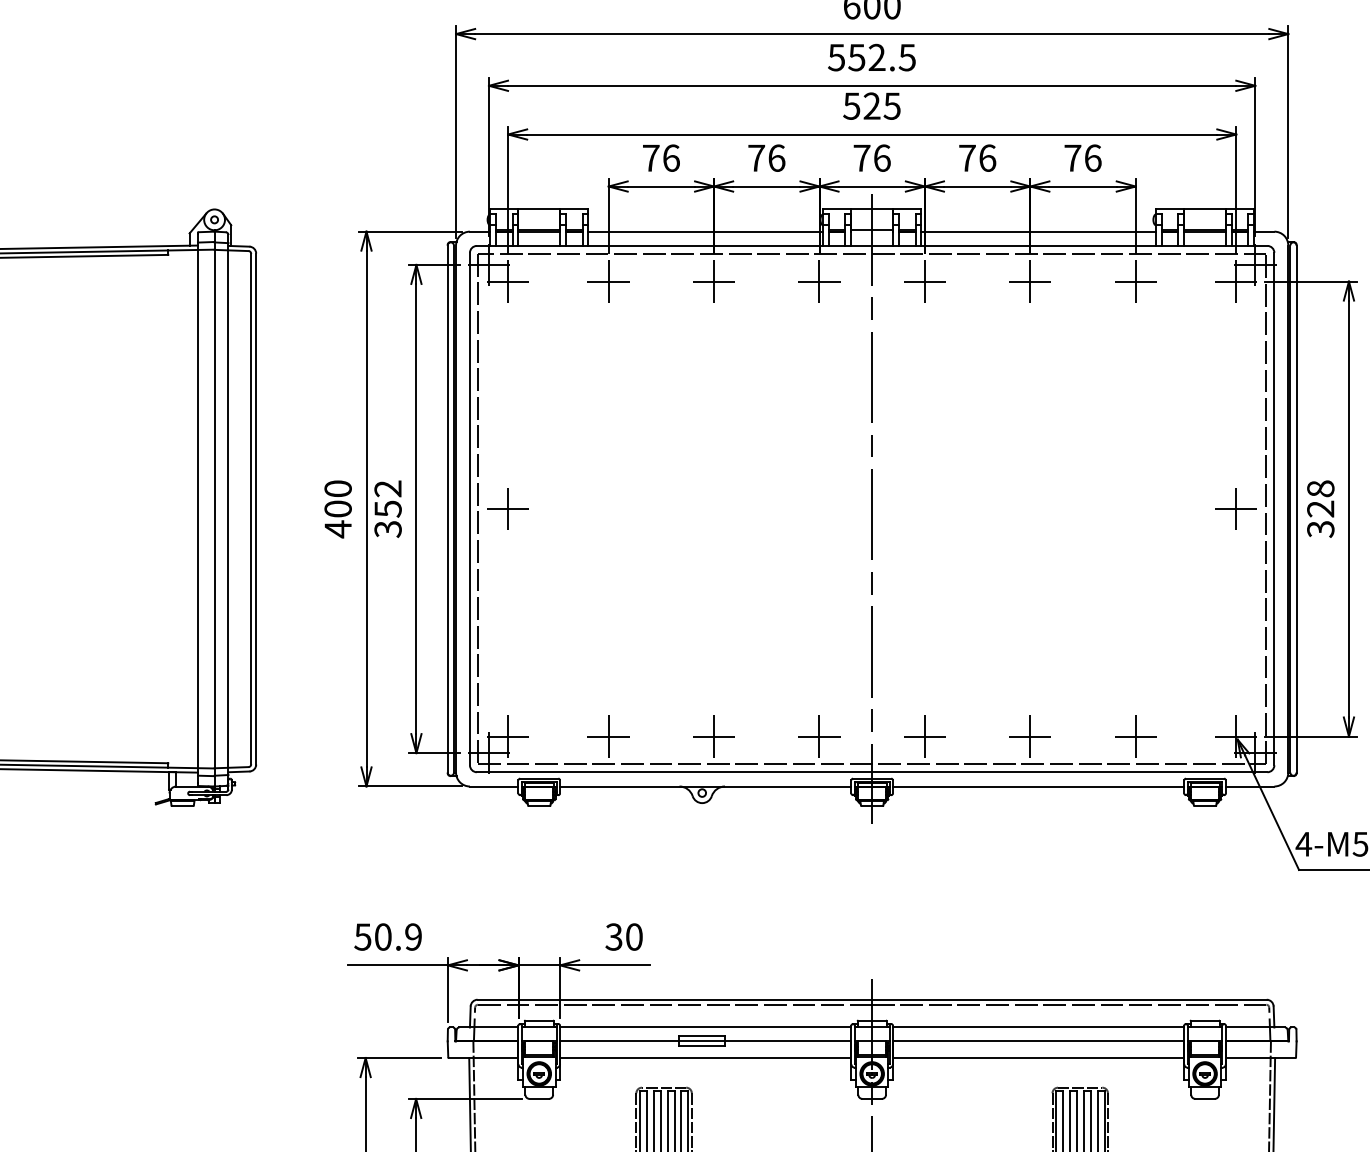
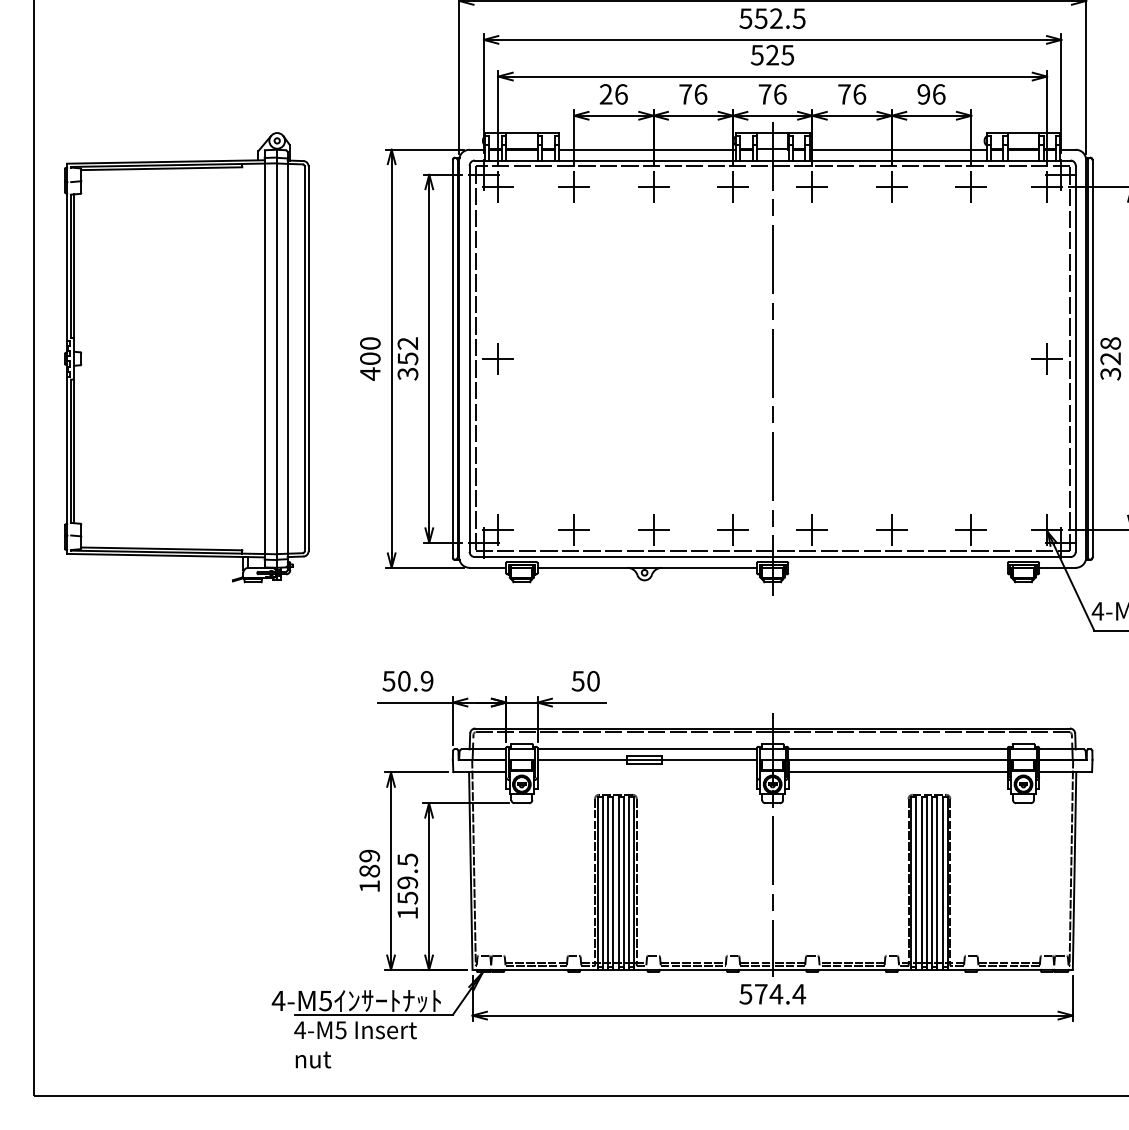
text: (650, 158) -> (605, 94), 76 -> 26
text: (1072, 158) -> (923, 94), 76 -> 96
line: (1037, 786) -> (897, 567), removed
text: (614, 937) -> (578, 681), 30 -> 50
line: (704, 1058) -> (646, 772), removed

